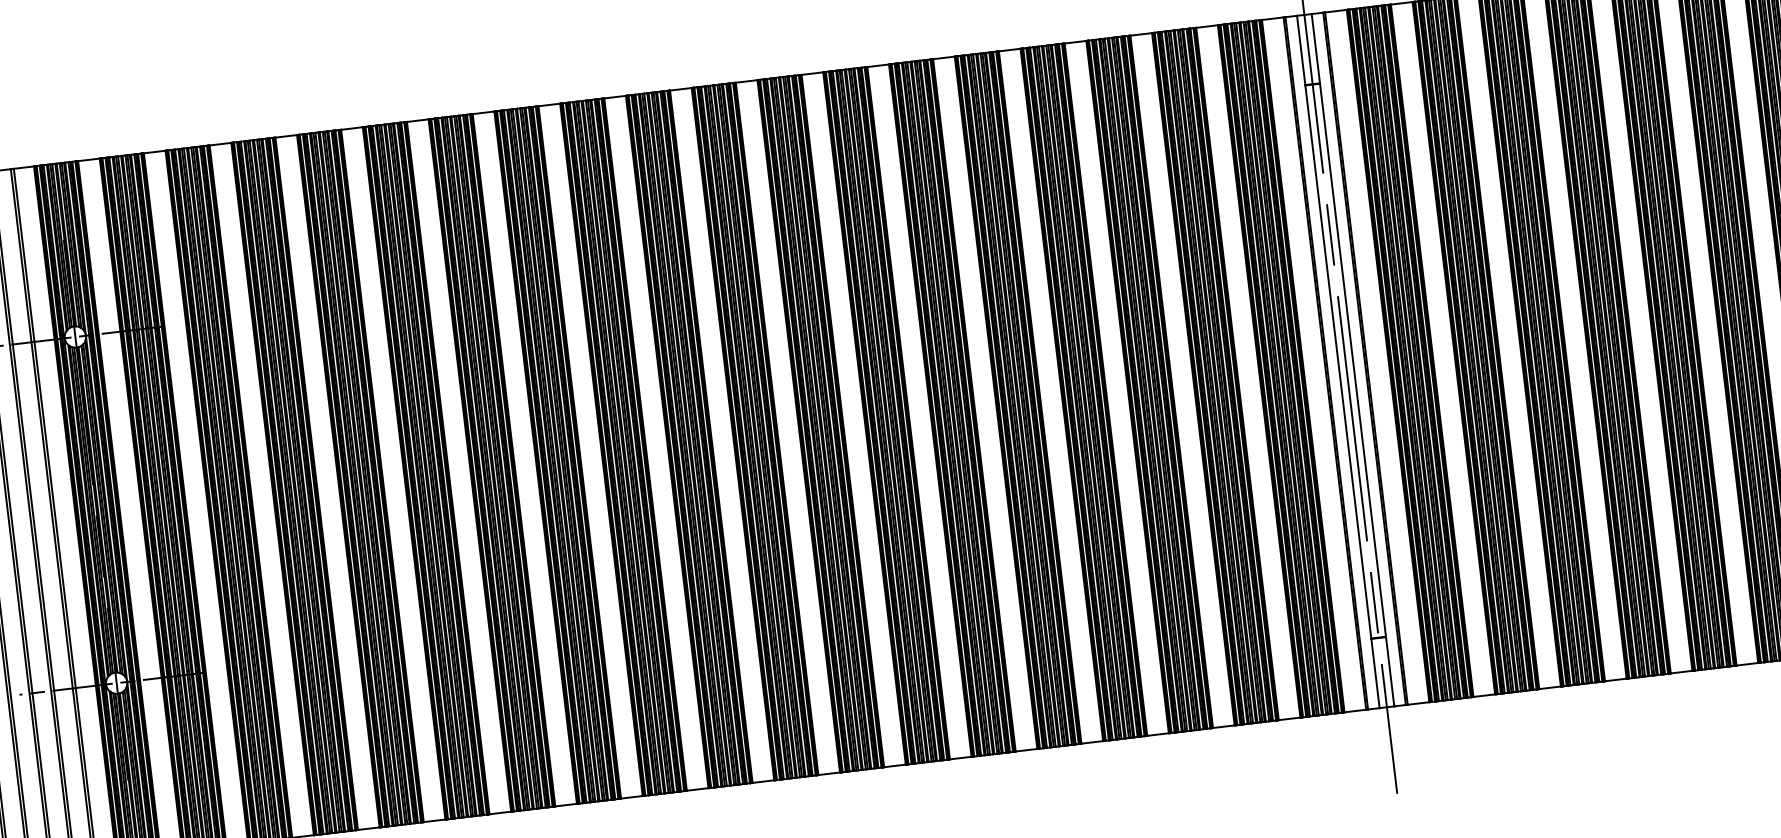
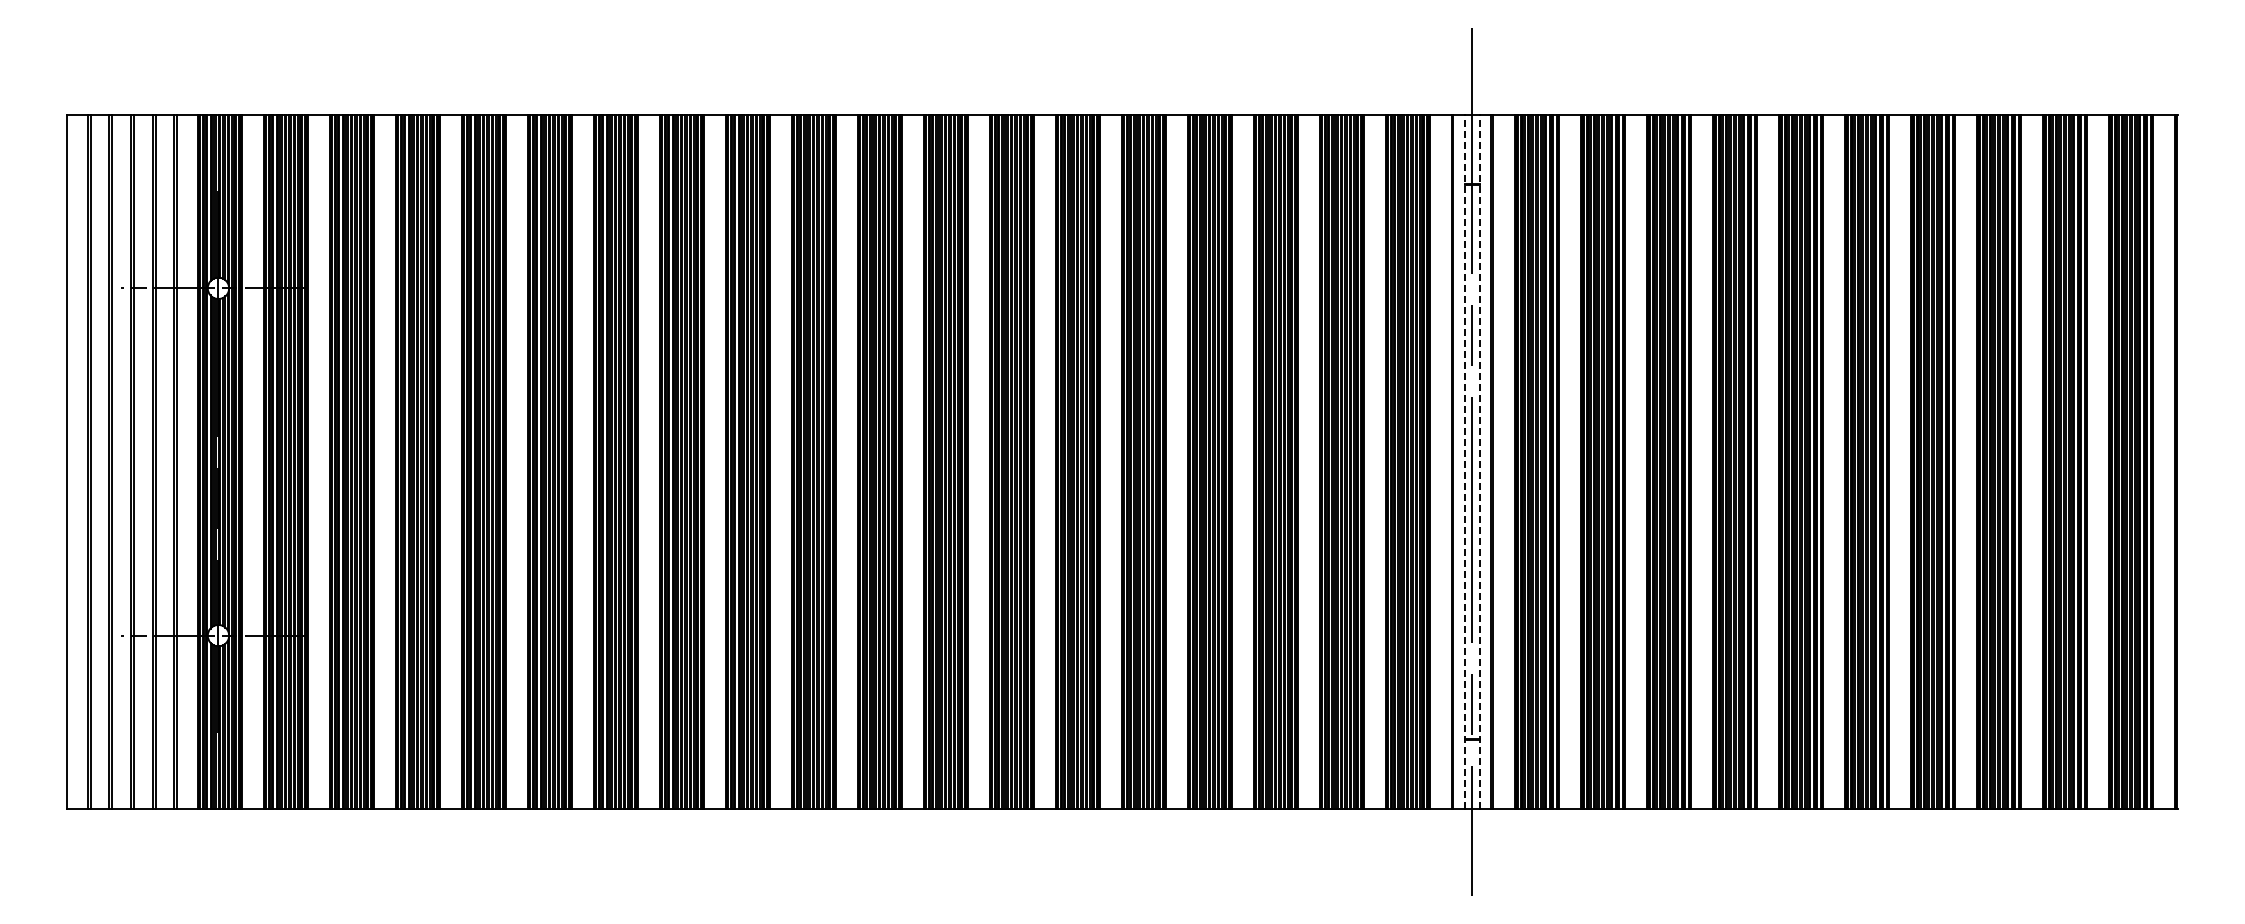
line: (1352, 359) -> (1479, 461), solid -> dashed
line: (1338, 361) -> (1465, 461), solid -> dashed

